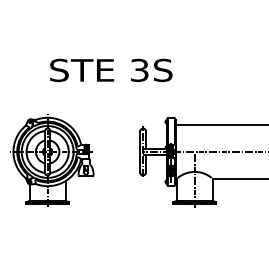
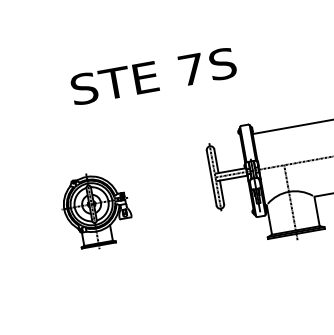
text: (139, 70) -> (191, 69), 3S -> 7S
part: (52, 160) -> (96, 210), size x0.6

